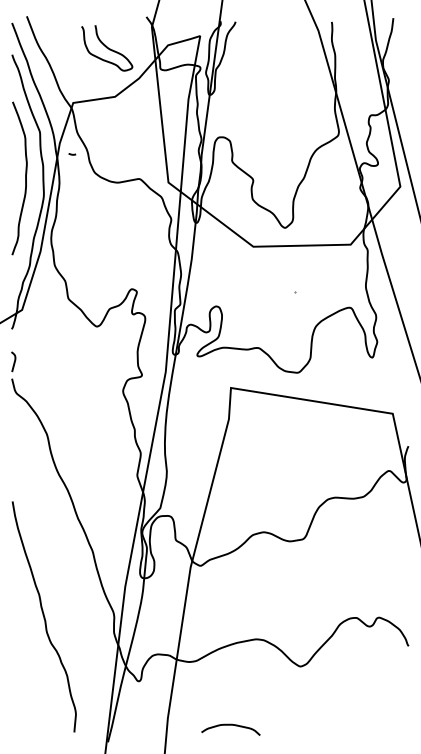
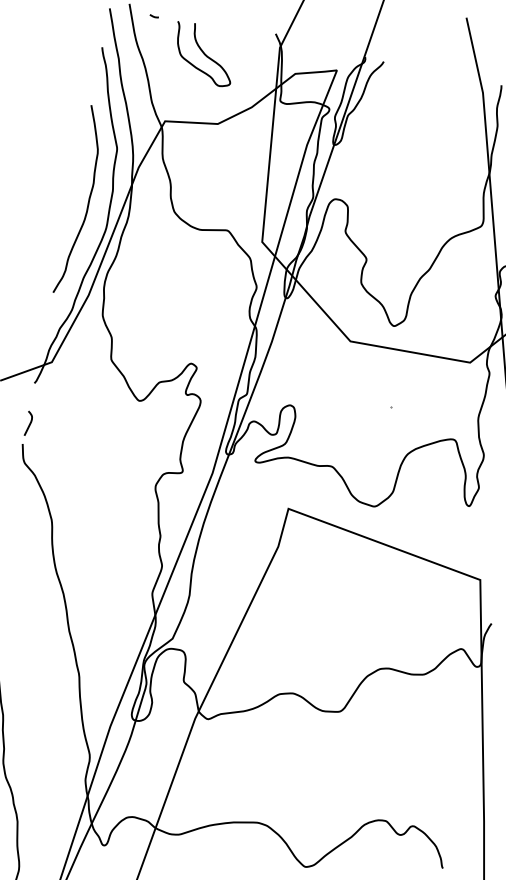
curve: (107, 48) -> (204, 54), moved
line: (72, 154) -> (154, 16), moved

